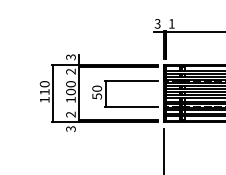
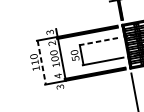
line: (131, 80) -> (99, 41), solid -> dashed
line: (53, 93) -> (41, 62), solid -> dashed
text: (70, 114) -> (57, 76), 2 -> 4

